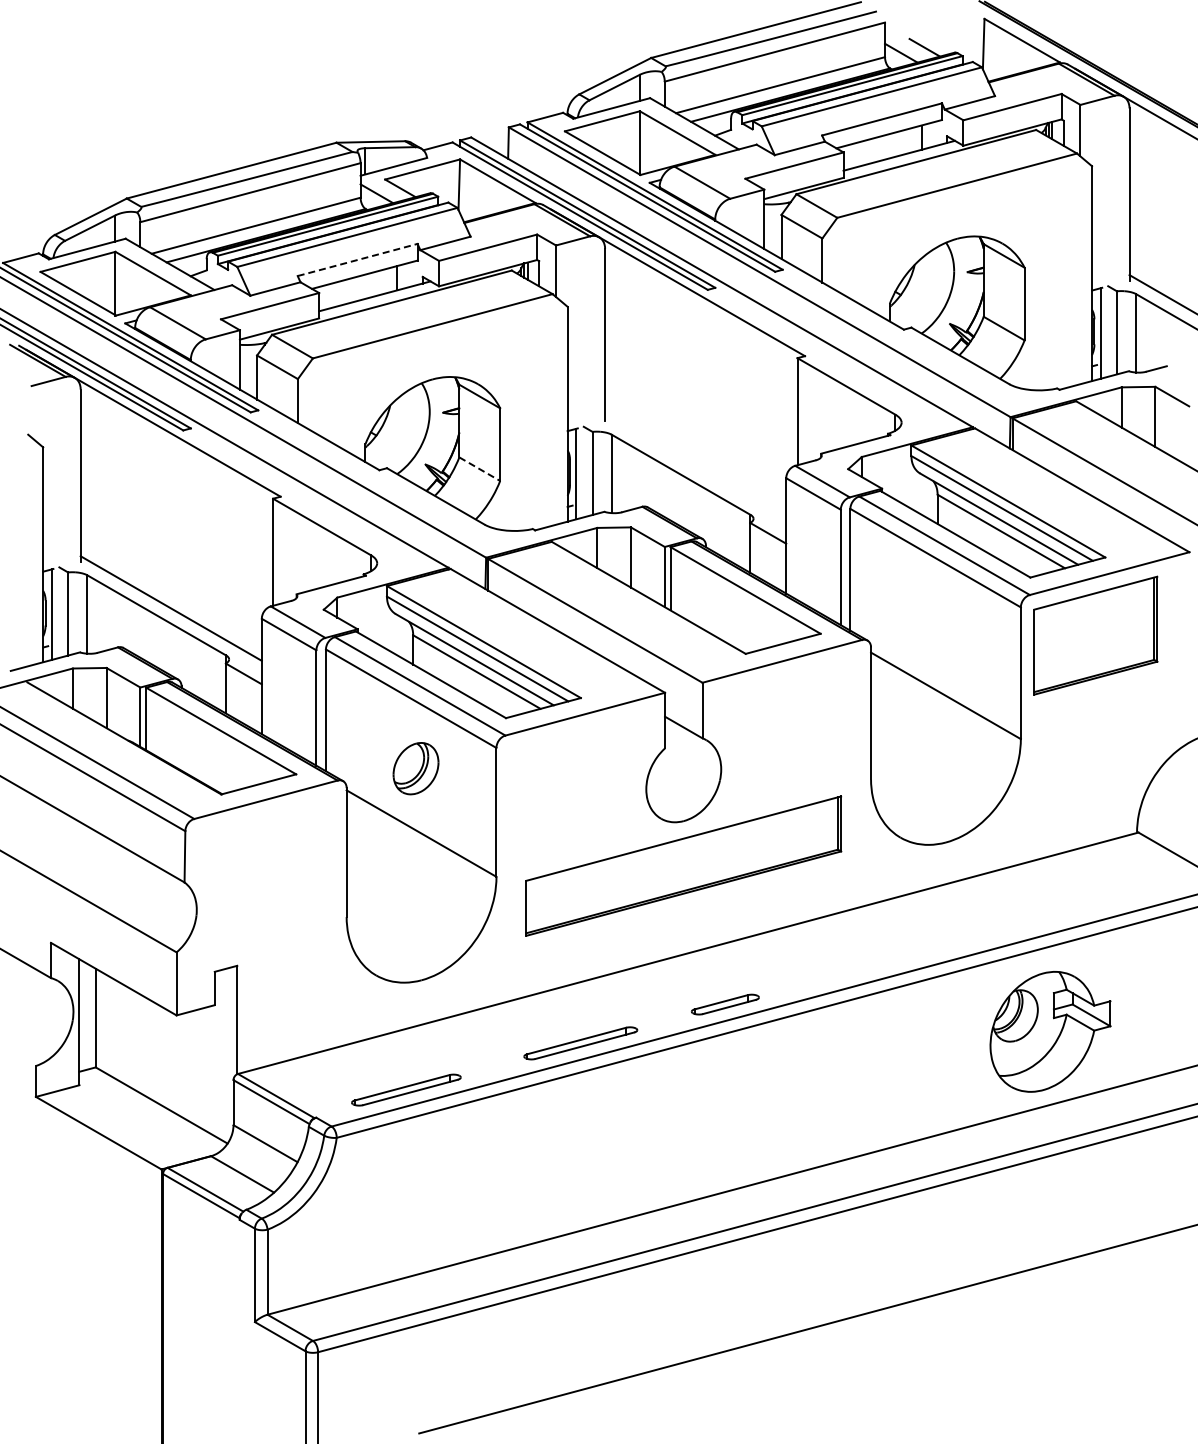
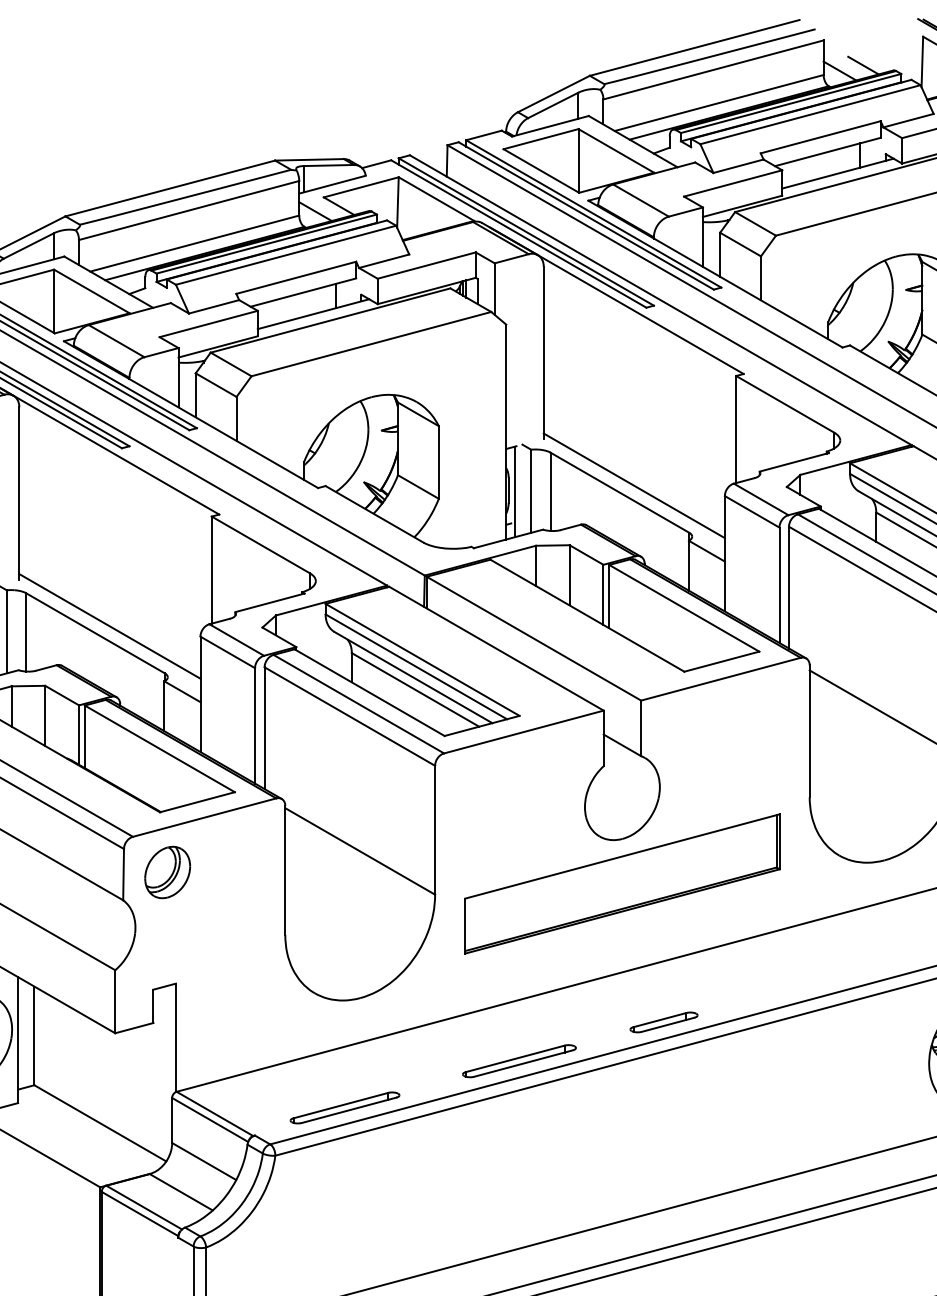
line: (358, 259) -> (297, 277), dashed -> solid
line: (695, 467) -> (634, 485), added
line: (479, 469) -> (418, 487), dashed -> solid
part: (415, 768) -> (167, 872), moved

